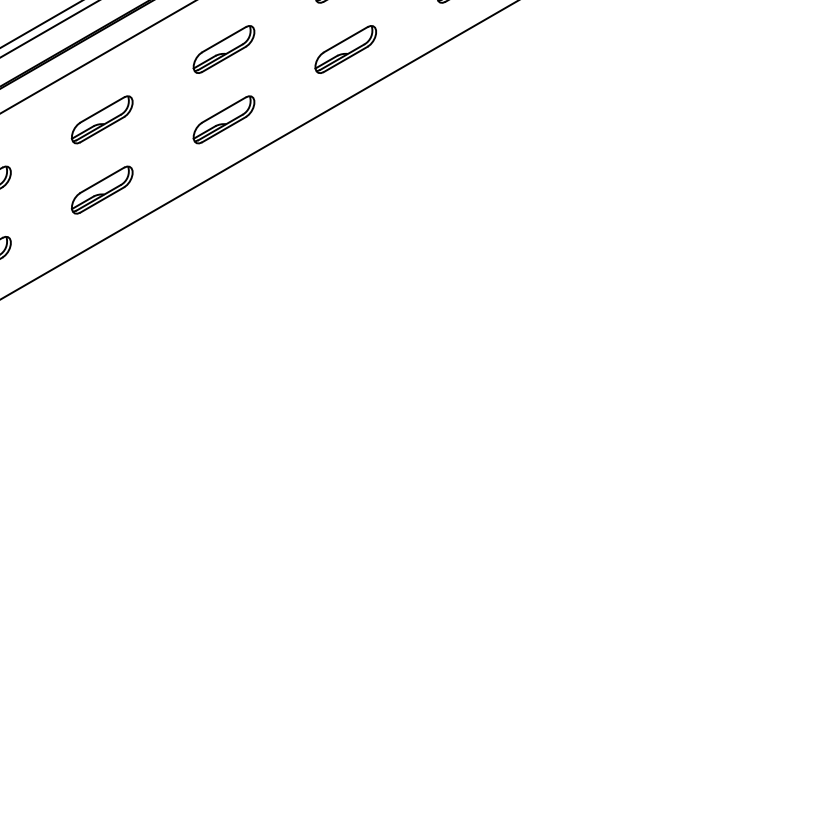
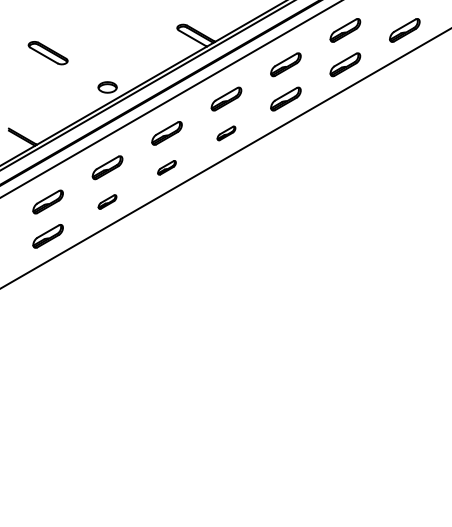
part: (345, 49) -> (226, 133), size x0.6
part: (222, 119) -> (166, 167), size x0.6
part: (102, 188) -> (107, 201), size x0.6

